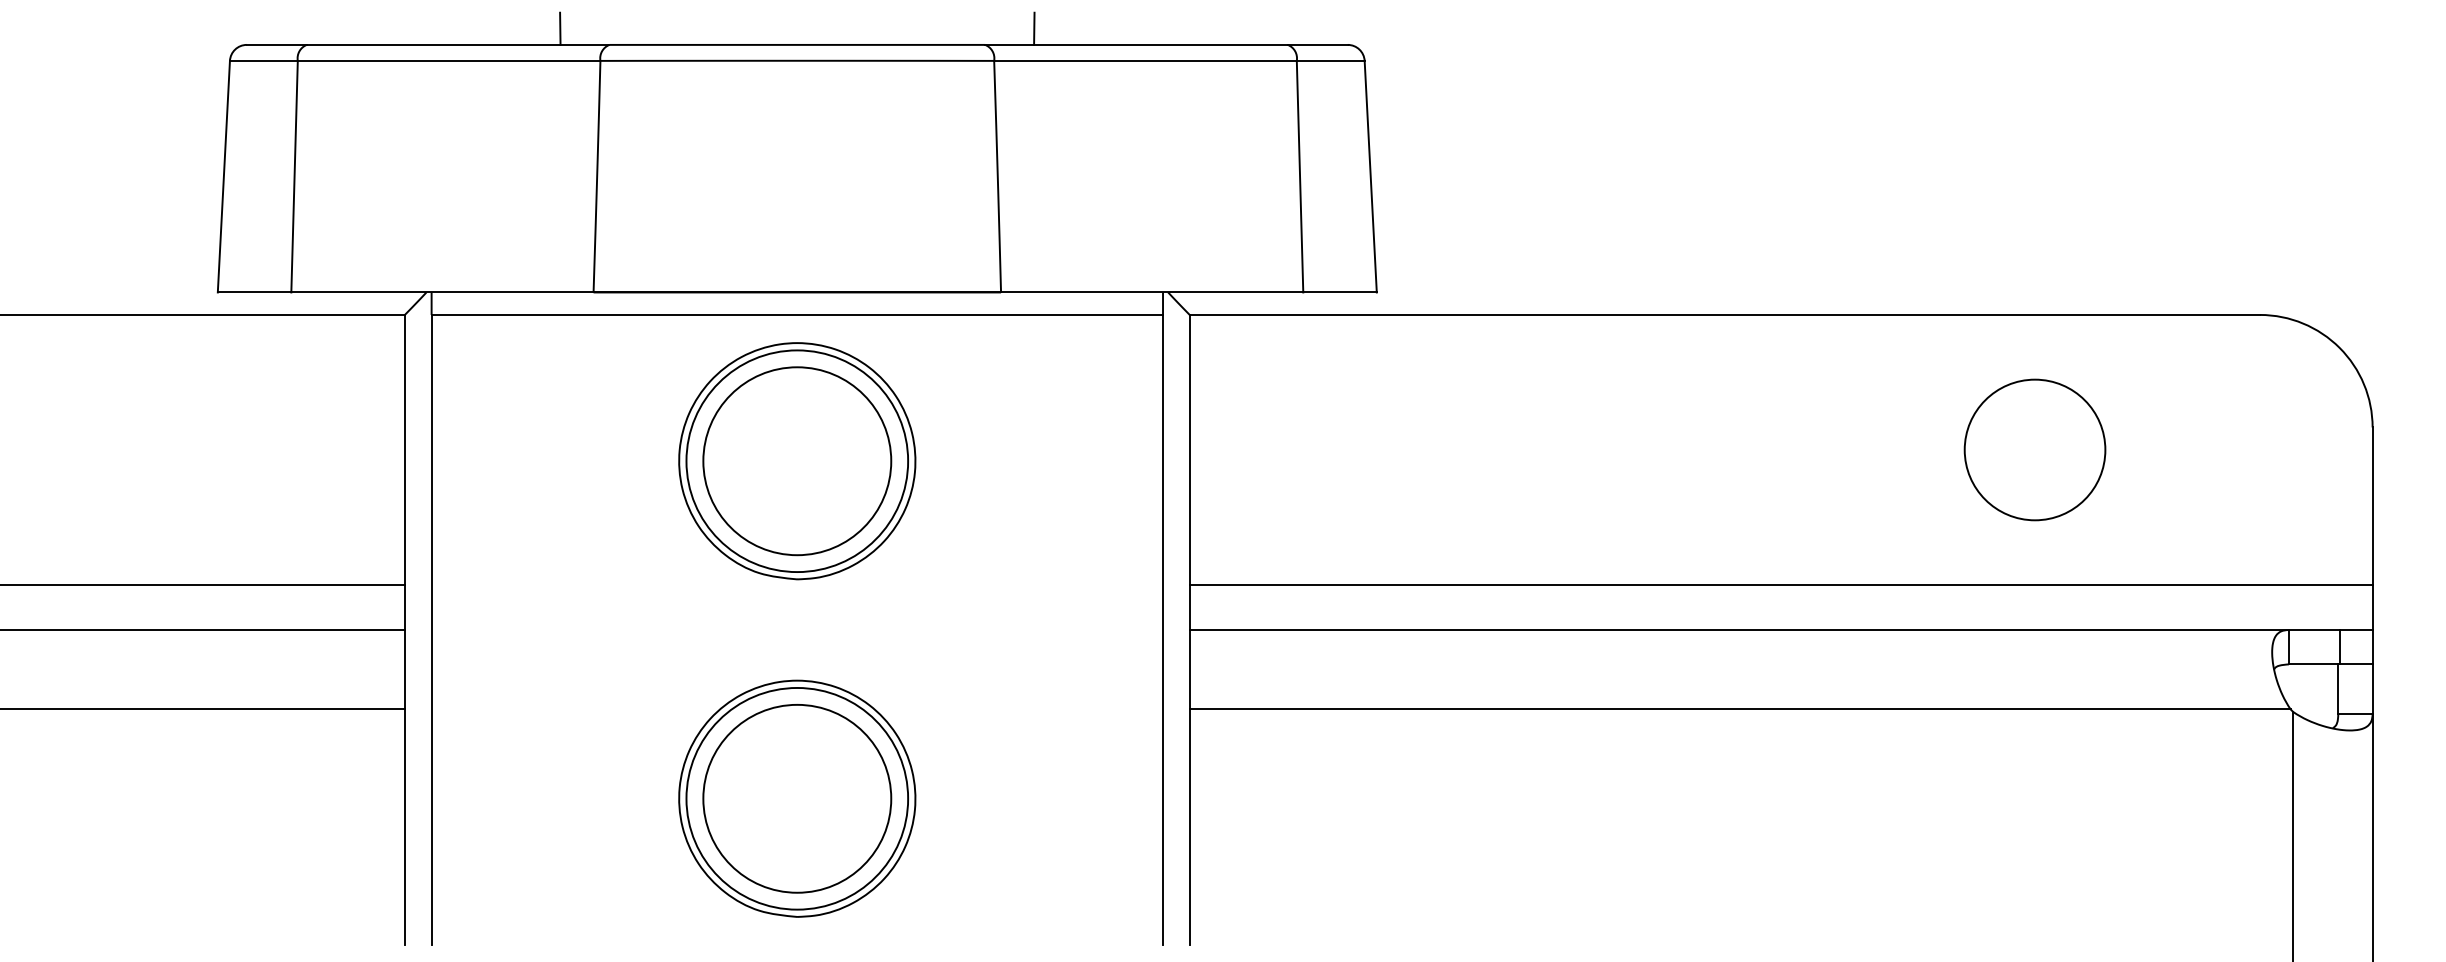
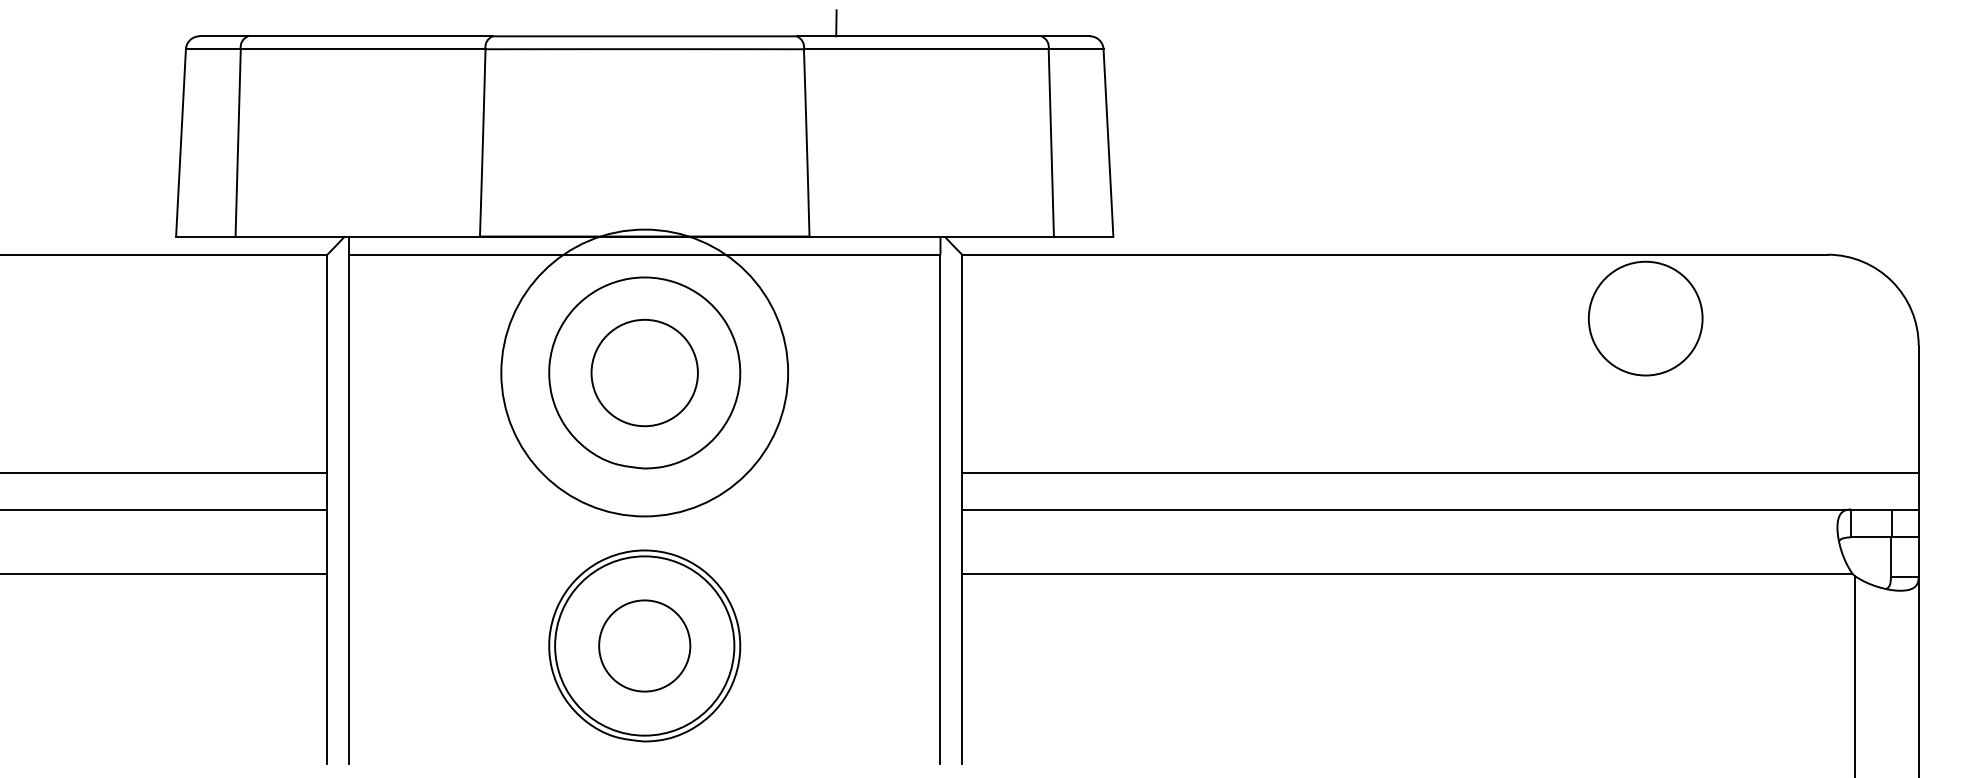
line: (560, 28) -> (453, 23), removed
circle: (2034, 449) -> (1645, 318), moved
circle: (797, 461) -> (644, 373), size x0.7
circle: (797, 461) -> (644, 373), size x1.6
circle: (797, 798) -> (644, 645), size x0.6

